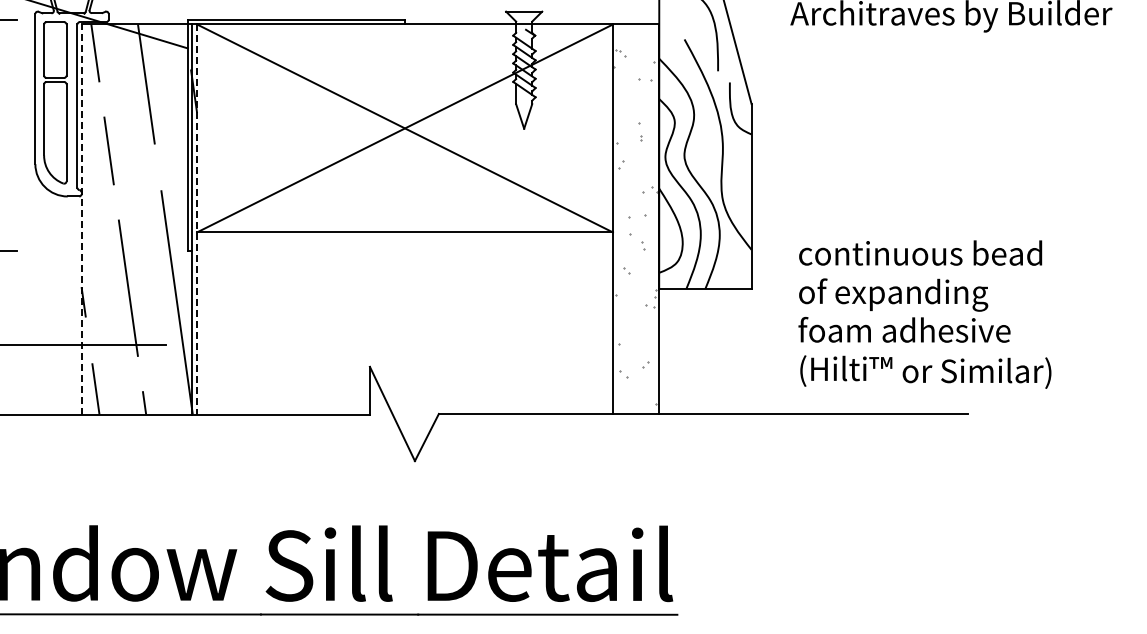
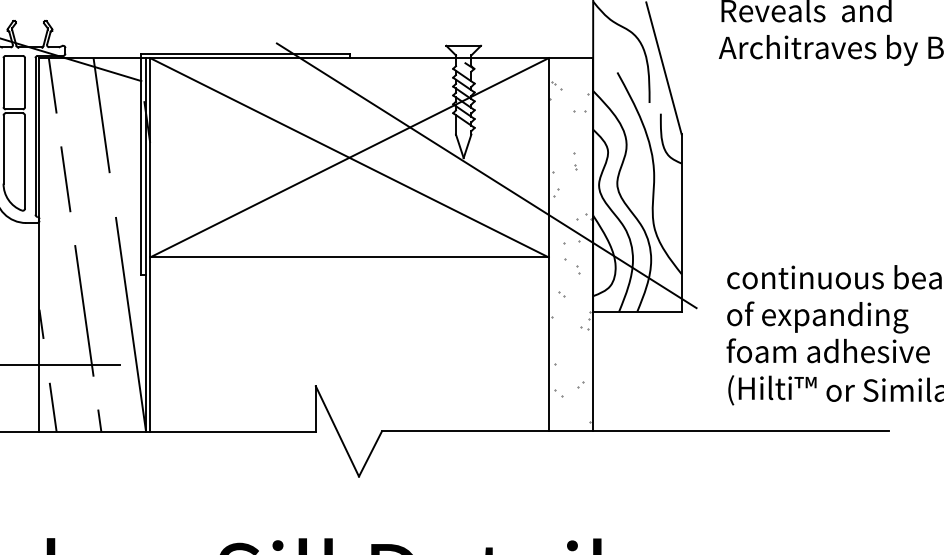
line: (548, 147) -> (487, 176), added
line: (81, 219) -> (39, 245), dashed -> solid
line: (197, 220) -> (150, 246), dashed -> solid

